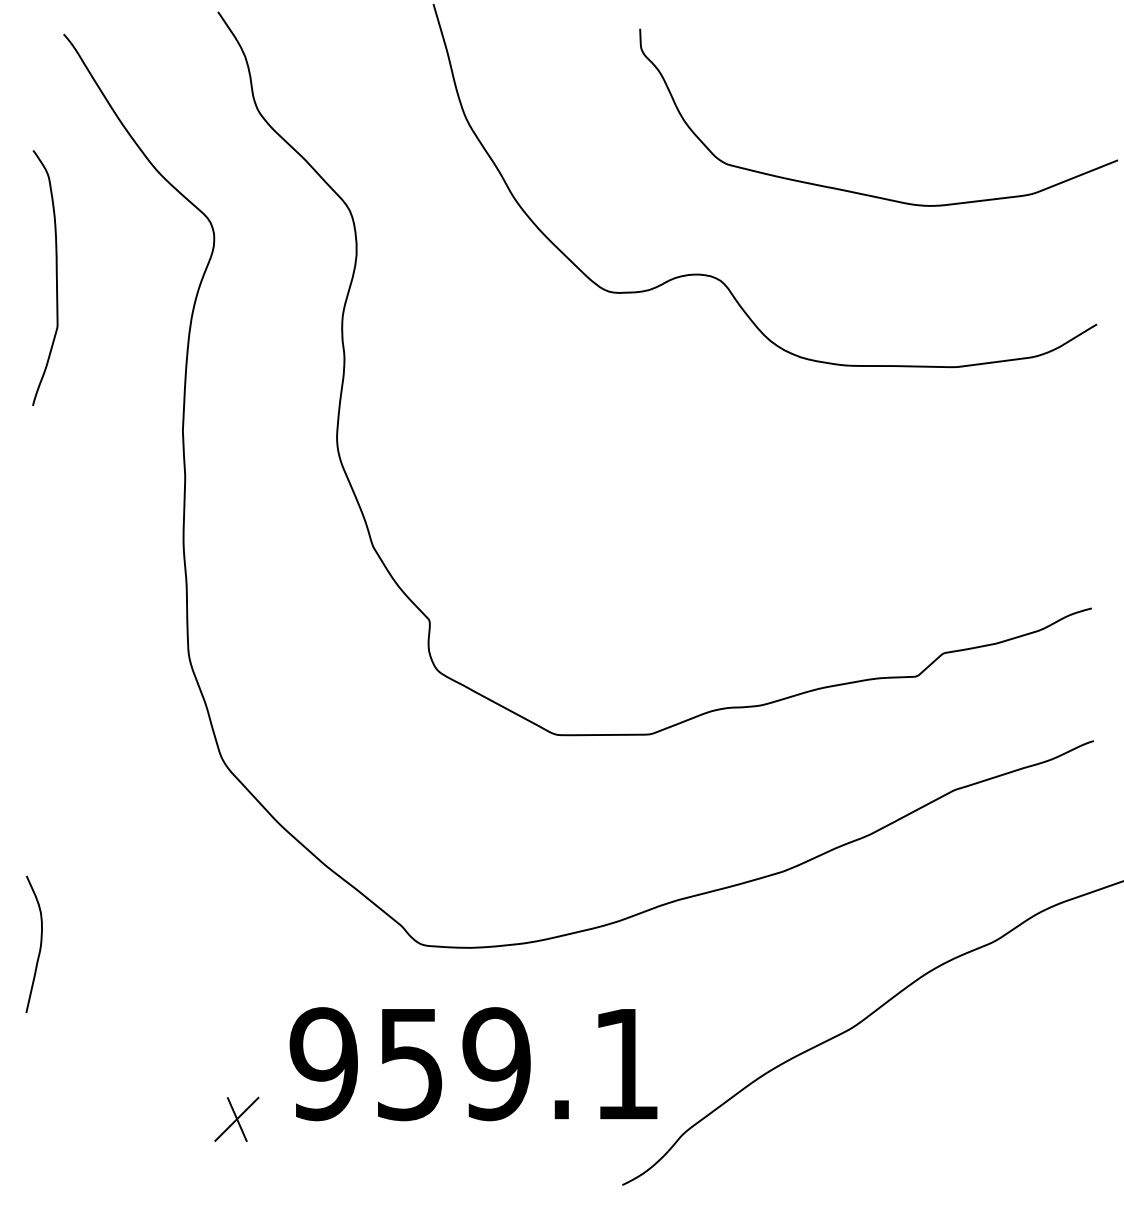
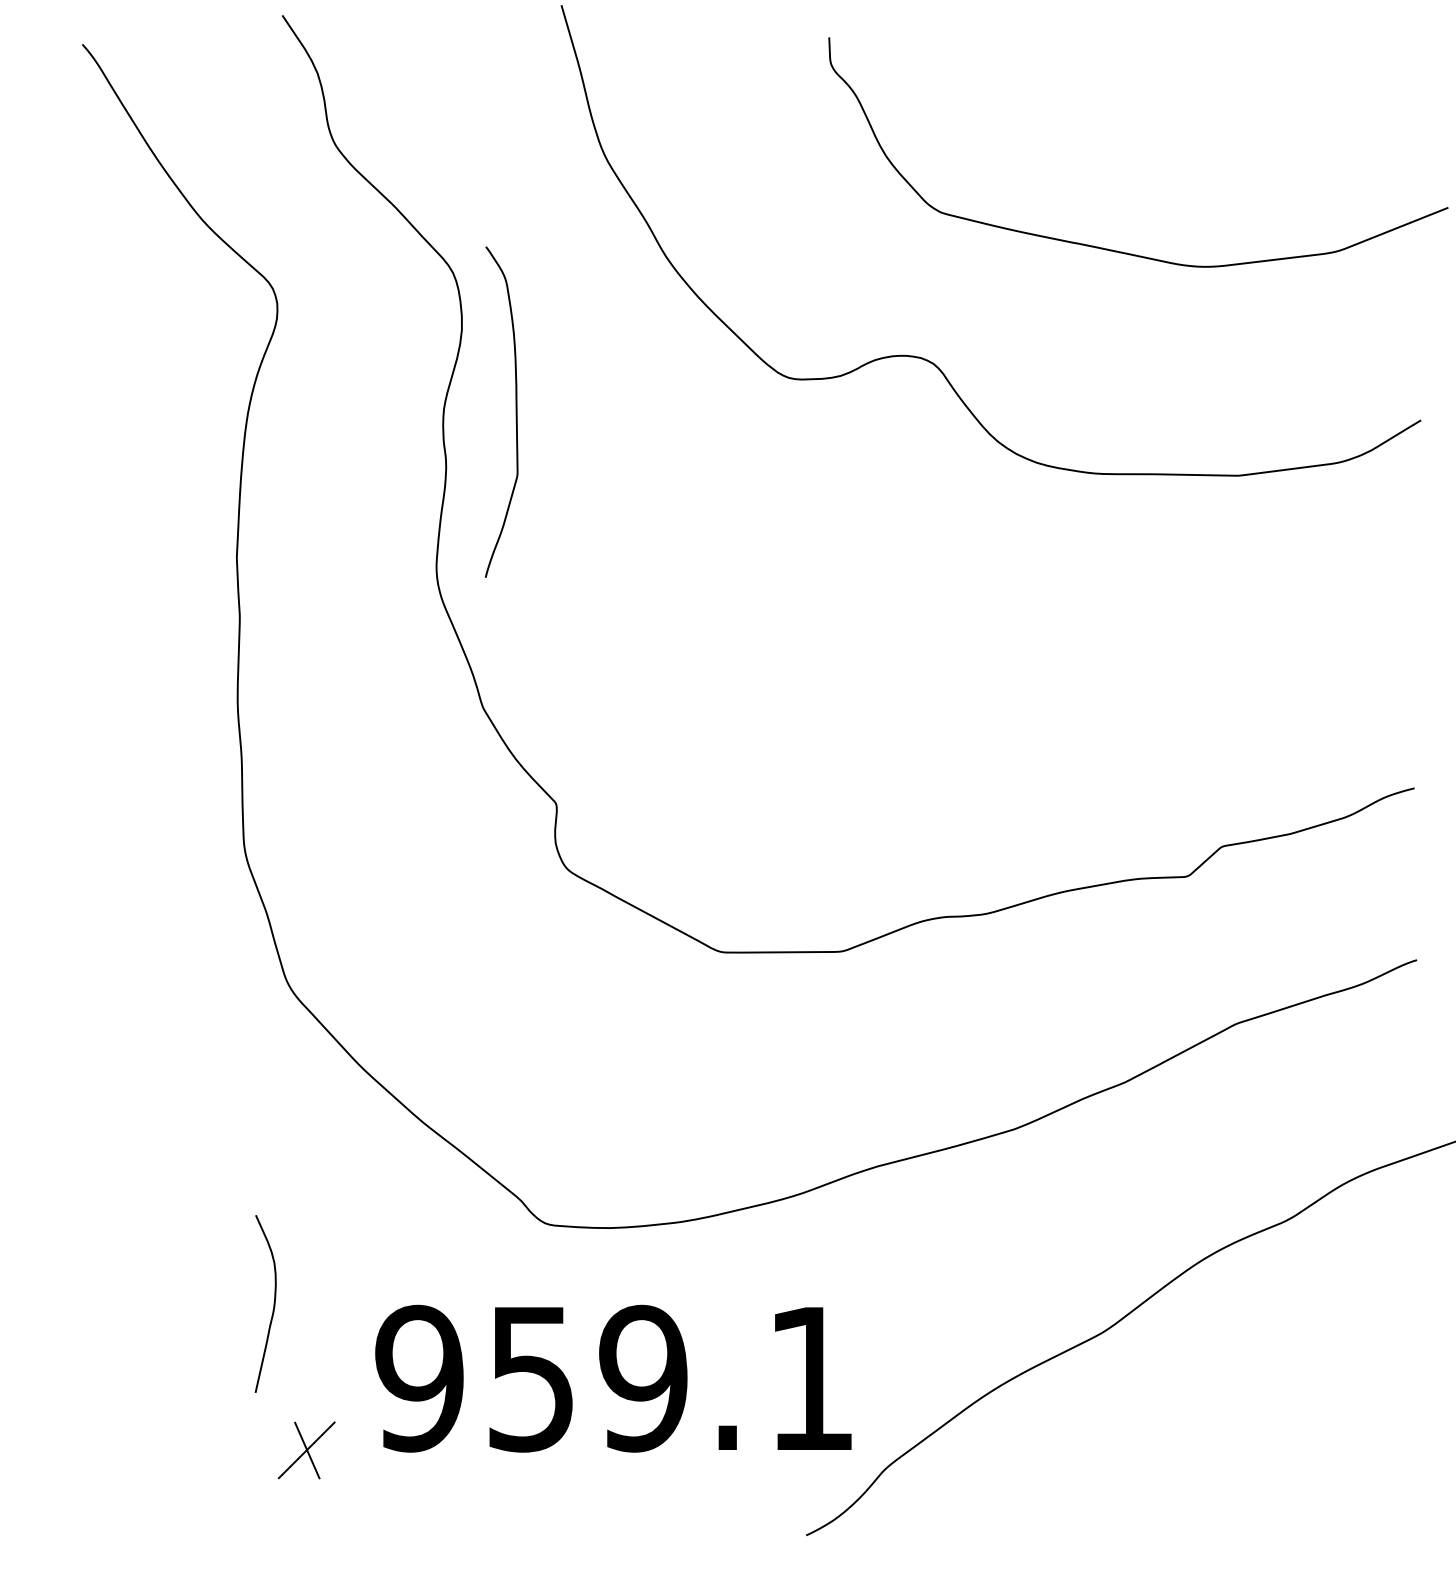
curve: (55, 274) -> (514, 407), moved
curve: (39, 946) -> (272, 1306), moved

